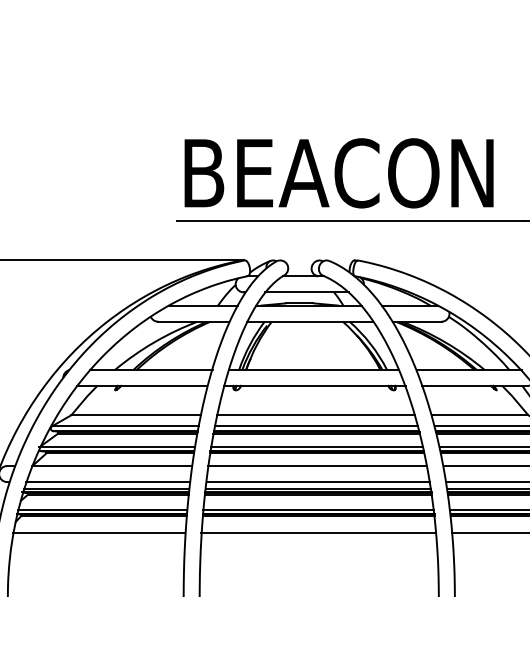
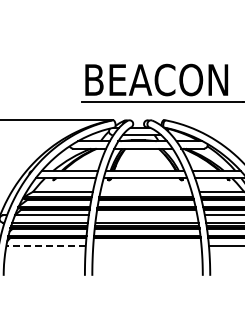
line: (314, 414) -> (145, 191), removed
line: (316, 466) -> (146, 215), removed
line: (98, 533) -> (45, 246), solid -> dashed
line: (319, 533) -> (147, 246), removed

